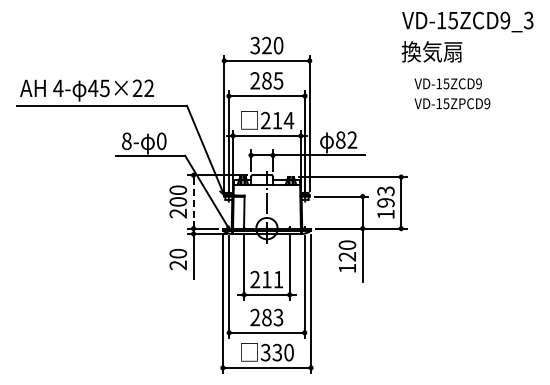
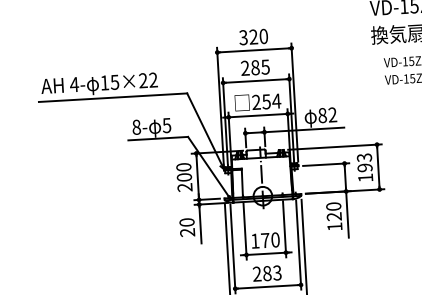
text: (93, 87) -> (104, 82), 45×22 -> 15×22
text: (277, 120) -> (266, 101), 214 -> 254
text: (161, 140) -> (166, 124), 0 -> 5
line: (193, 201) -> (197, 176), dashed -> solid
text: (266, 279) -> (265, 240), 211 -> 170

